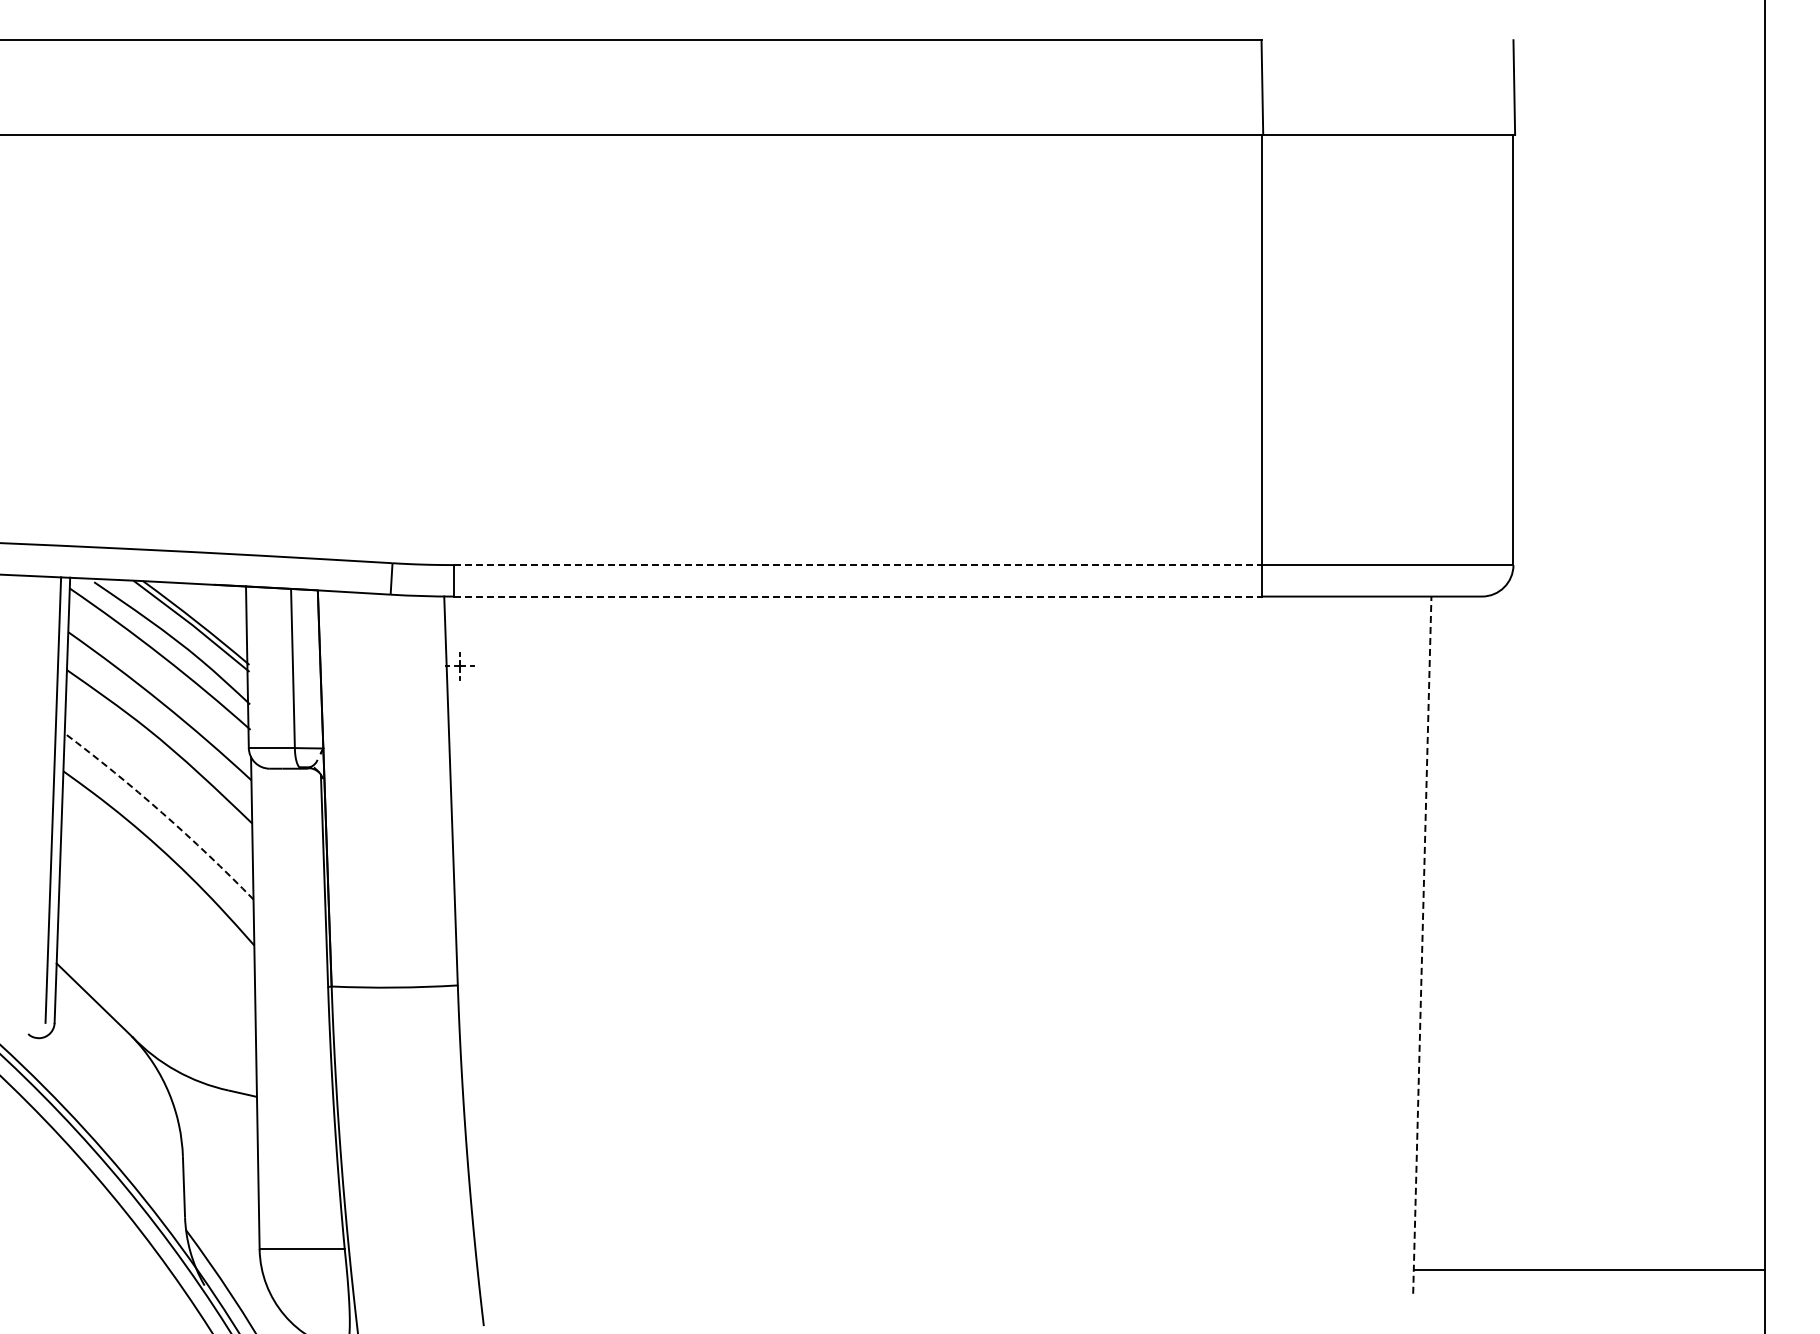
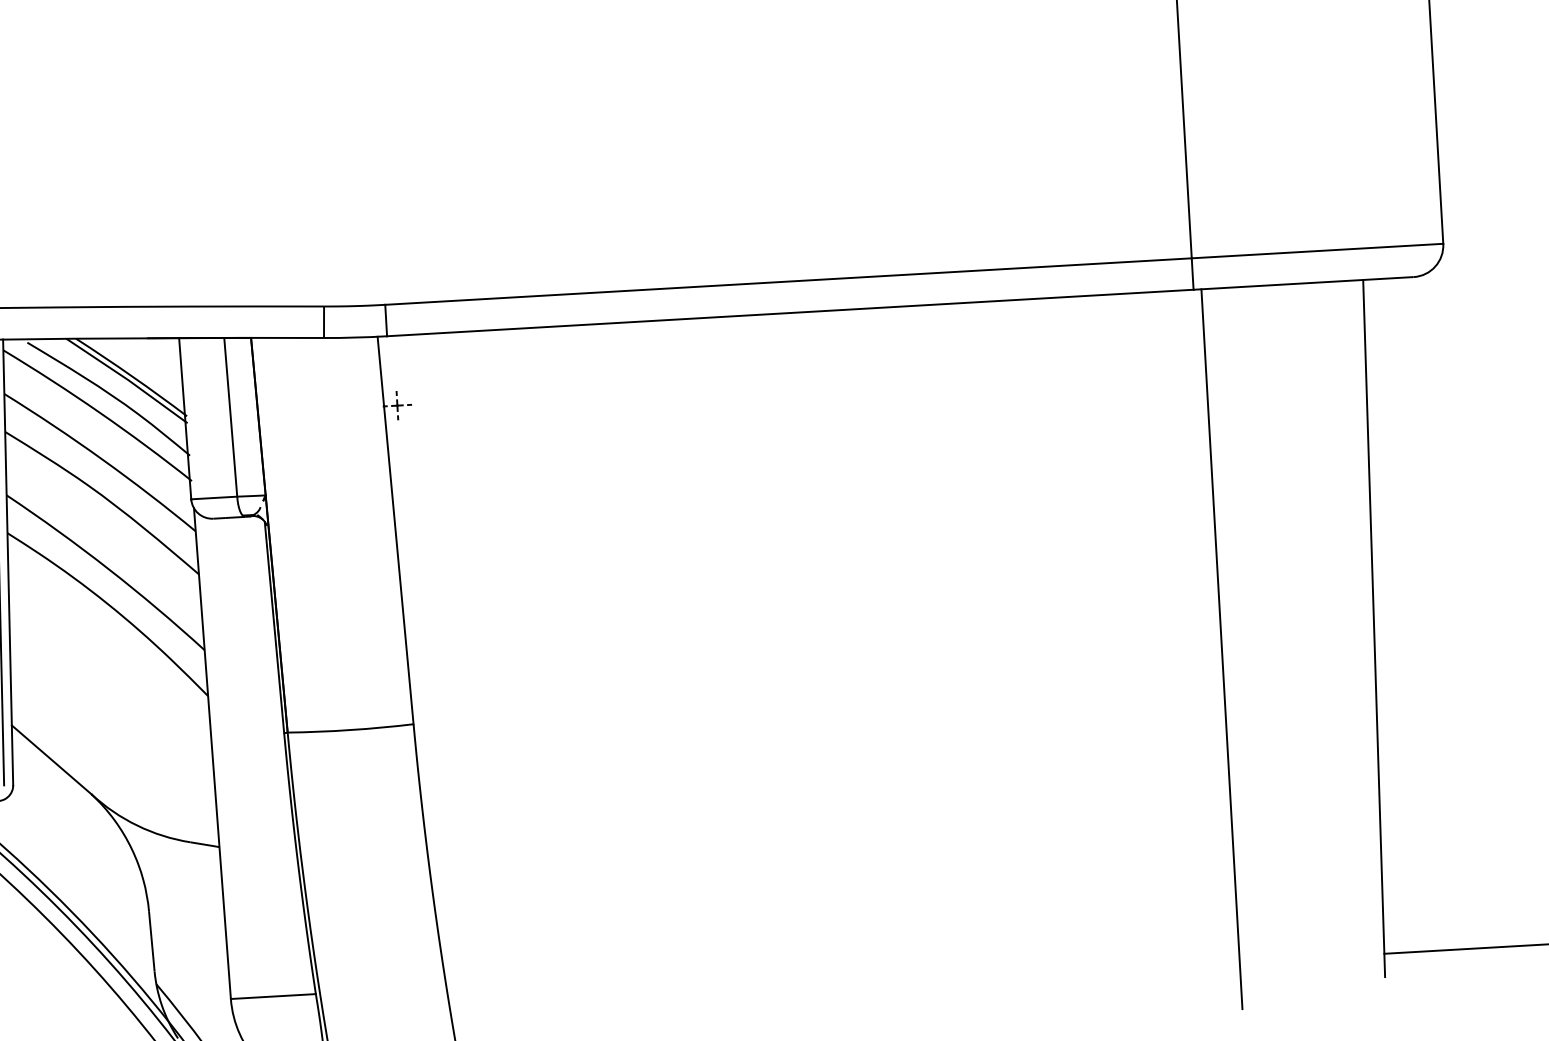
line: (857, 565) -> (788, 282), dashed -> solid
line: (857, 596) -> (790, 312), dashed -> solid
arc: (162, 812) -> (108, 568), dashed -> solid
line: (1422, 945) -> (1374, 628), dashed -> solid
line: (1268, 956) -> (1221, 648), added

